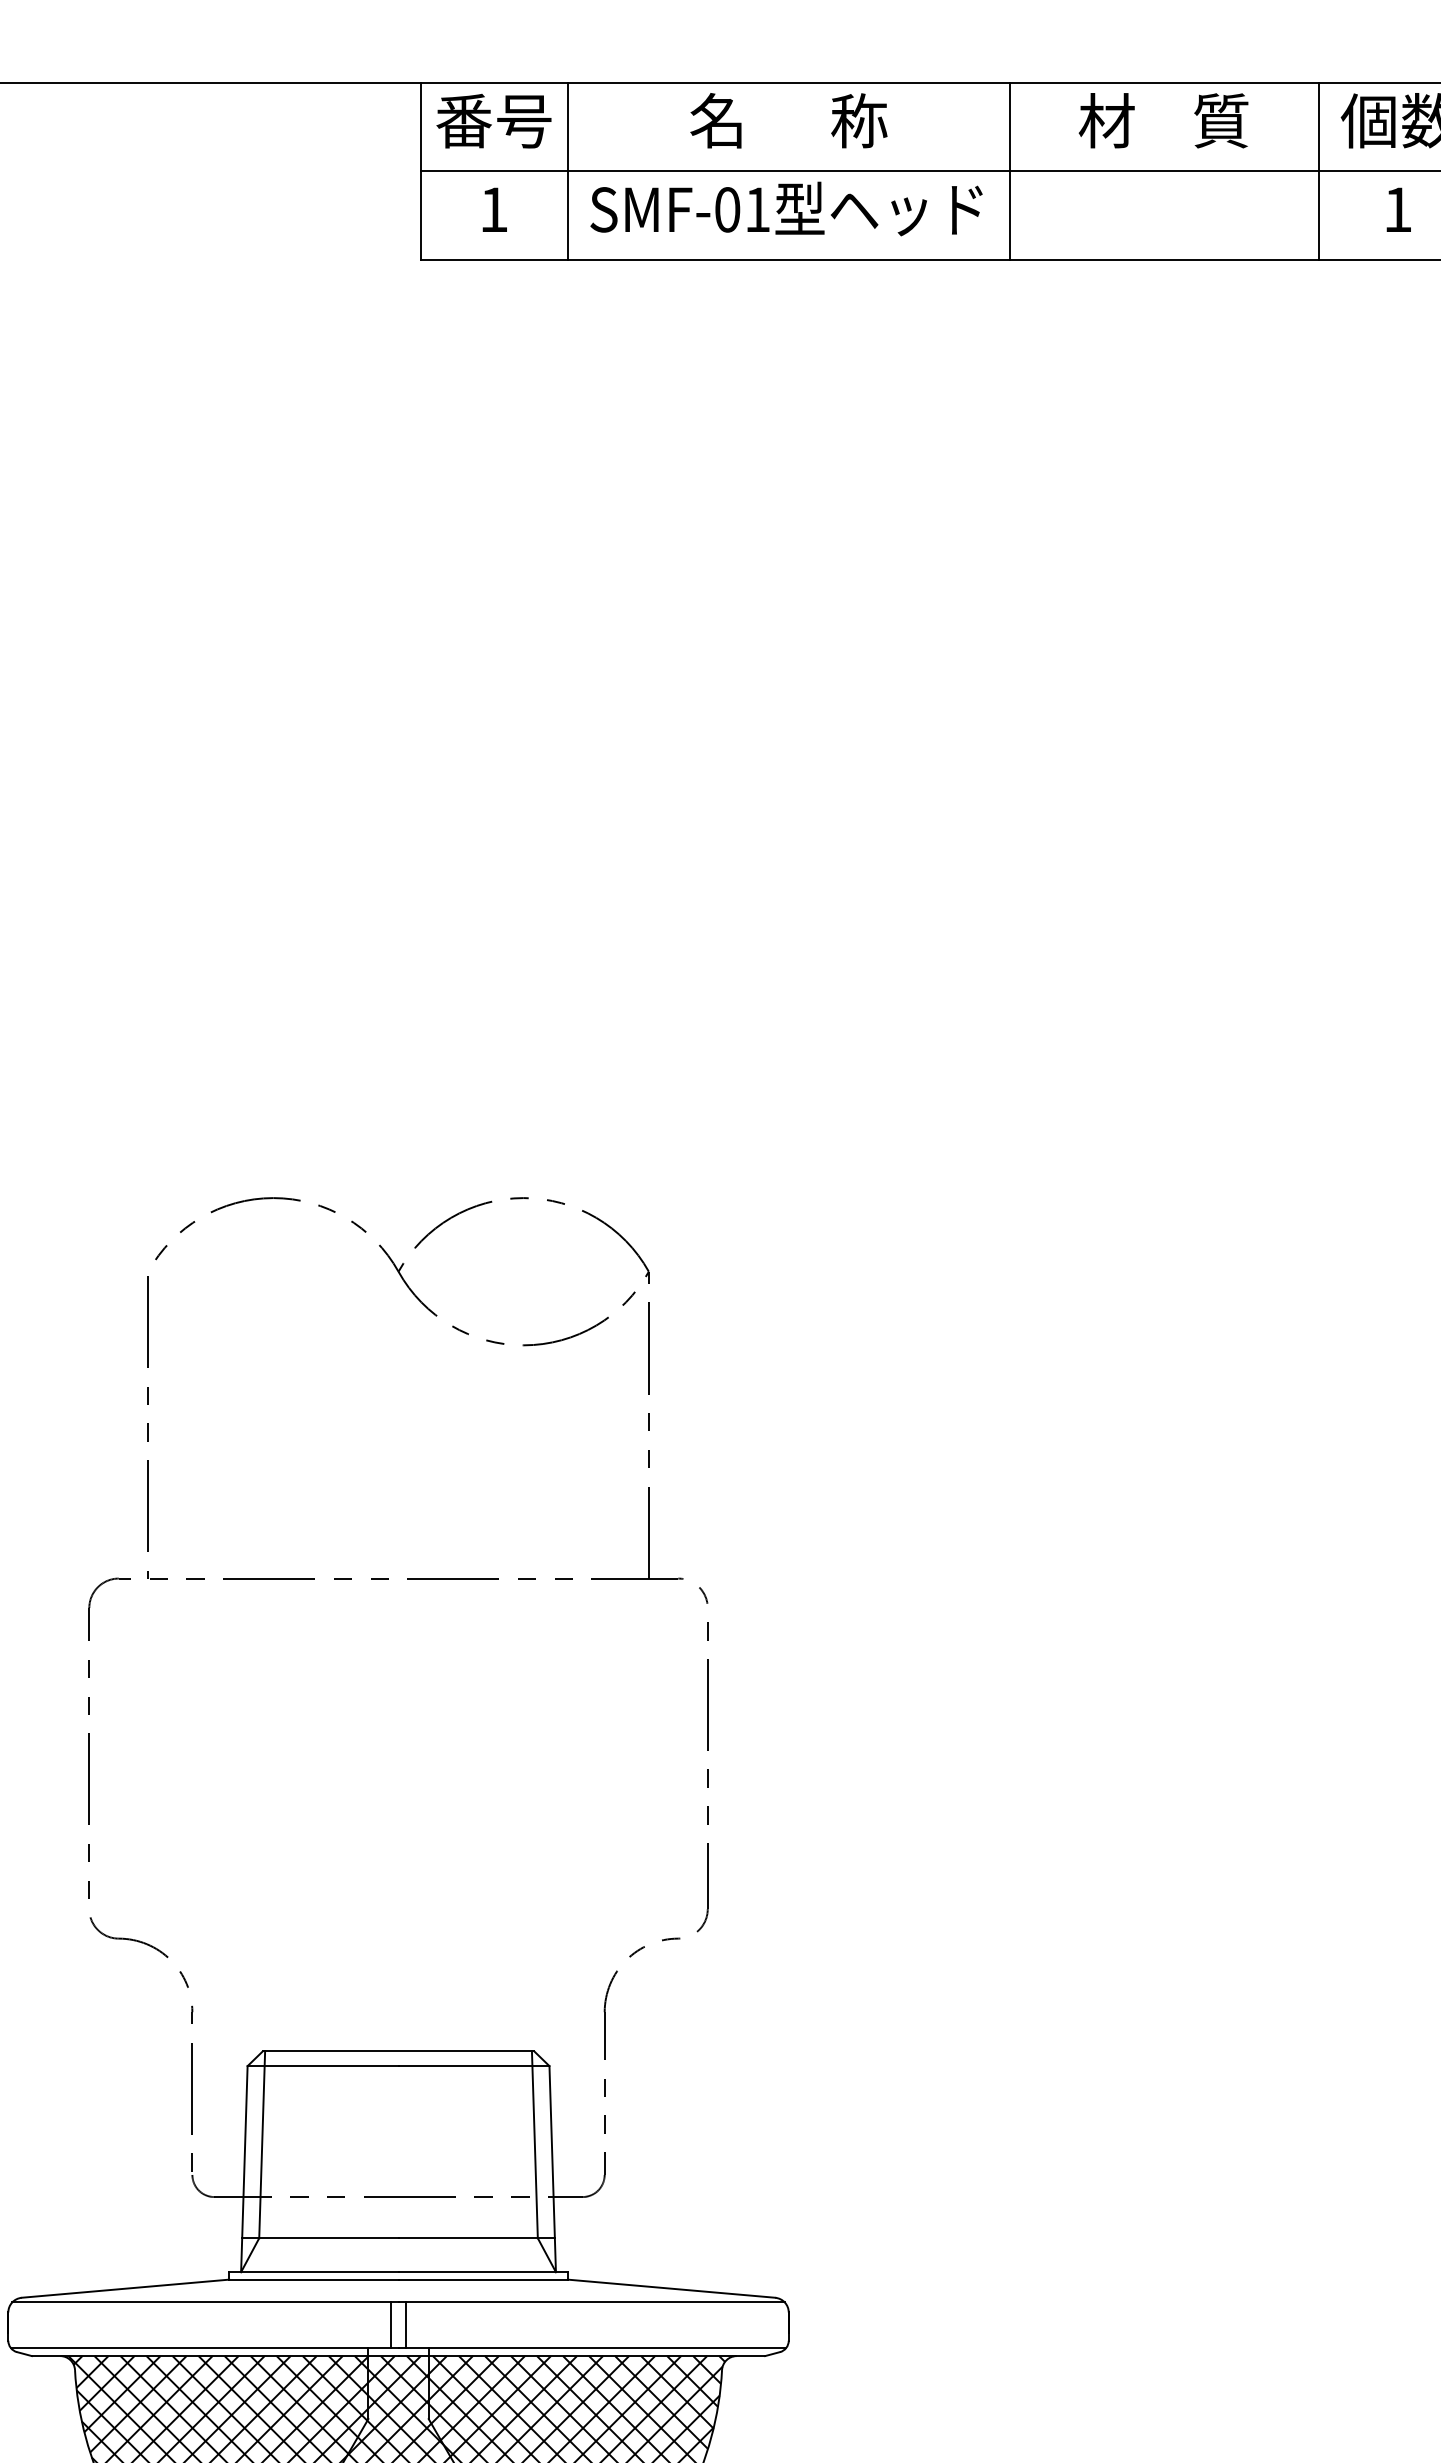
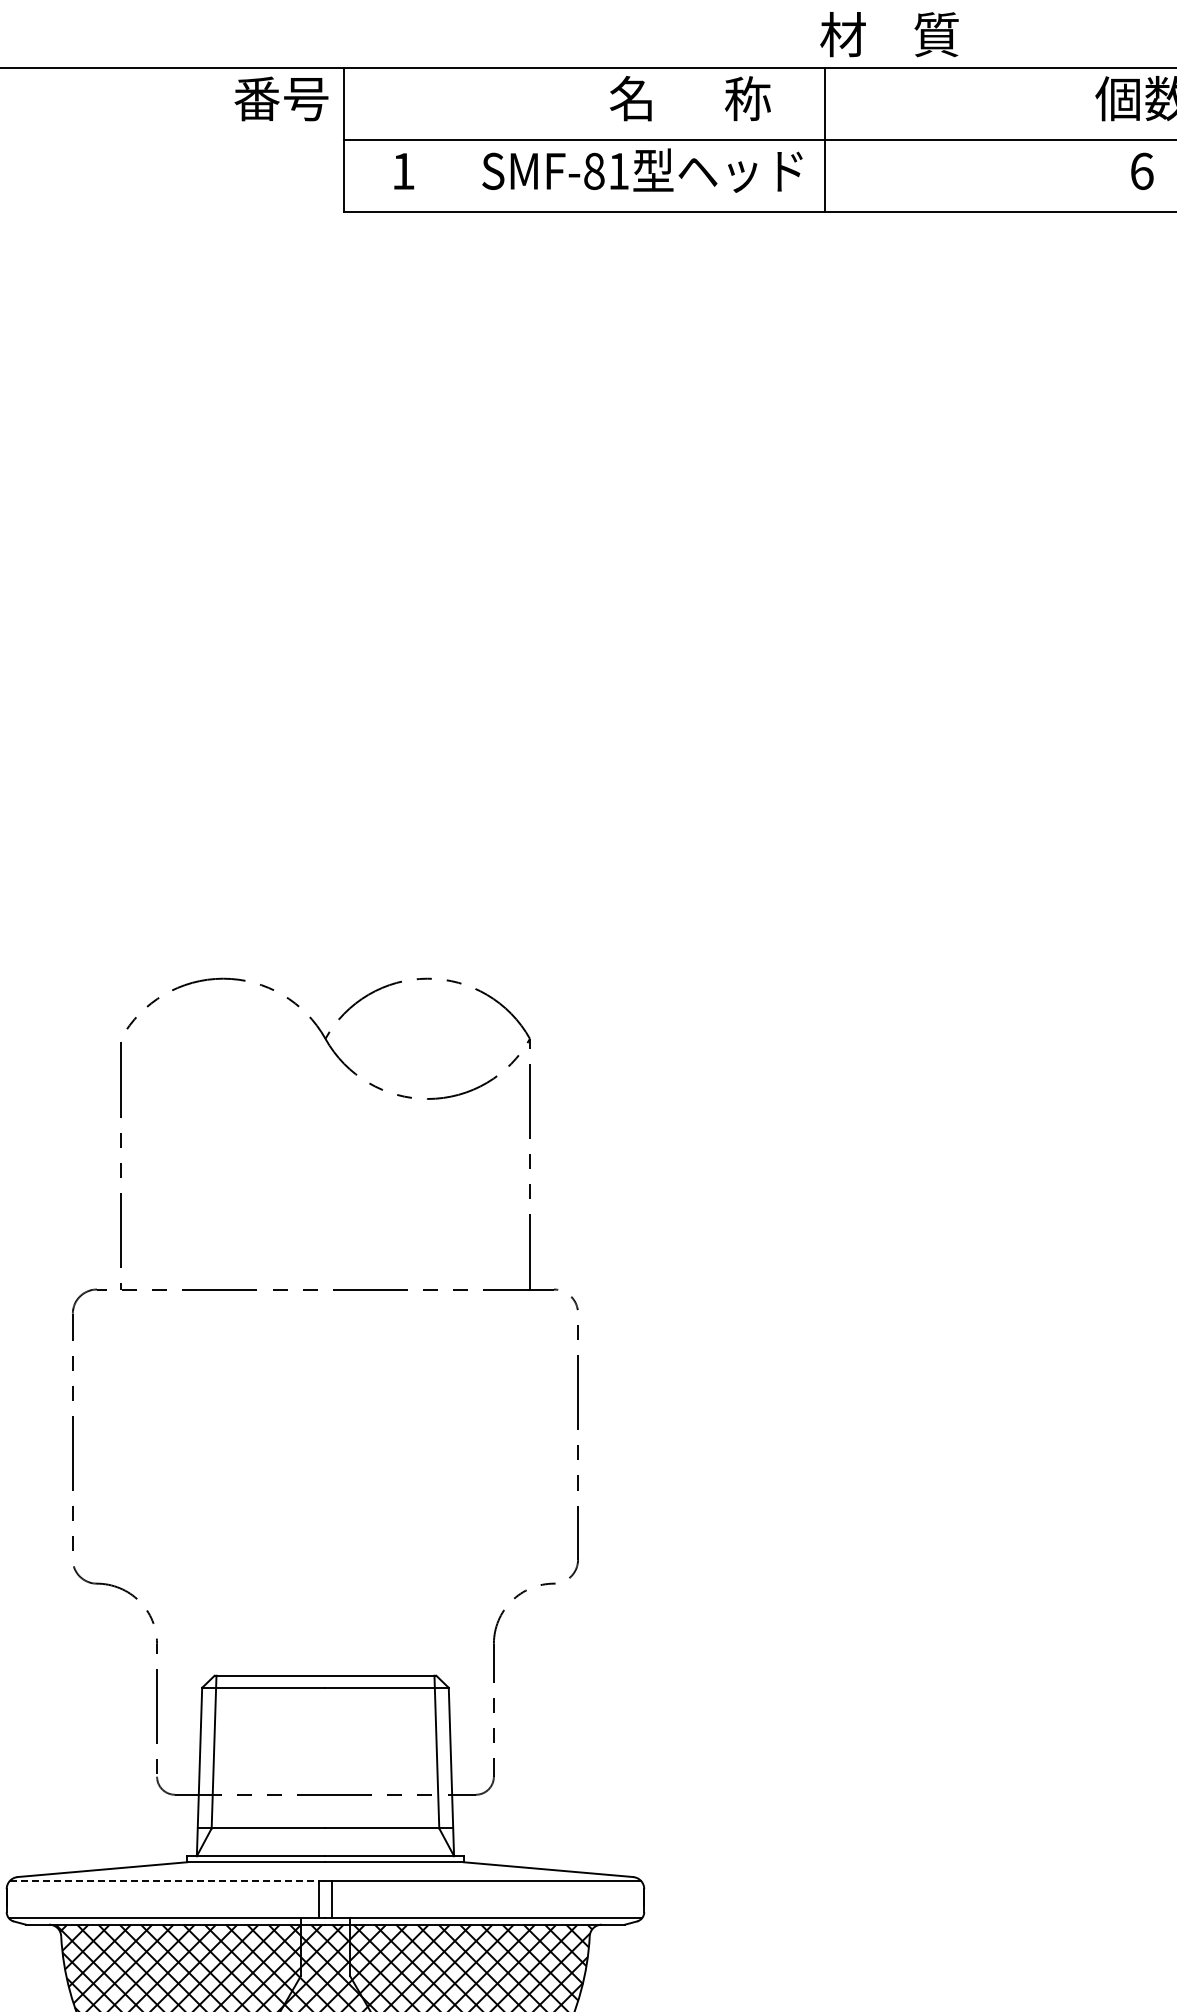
text: (494, 120) -> (281, 98), moved
text: (789, 120) -> (690, 98), moved
text: (1163, 120) -> (889, 34), moved
line: (567, 170) -> (463, 139), removed
line: (1319, 170) -> (1077, 139), removed
text: (727, 208) -> (594, 170), SMF-01 -> SMF-81
text: (1398, 209) -> (1142, 171), 1 -> 6
line: (205, 2301) -> (167, 1880), solid -> dashed

